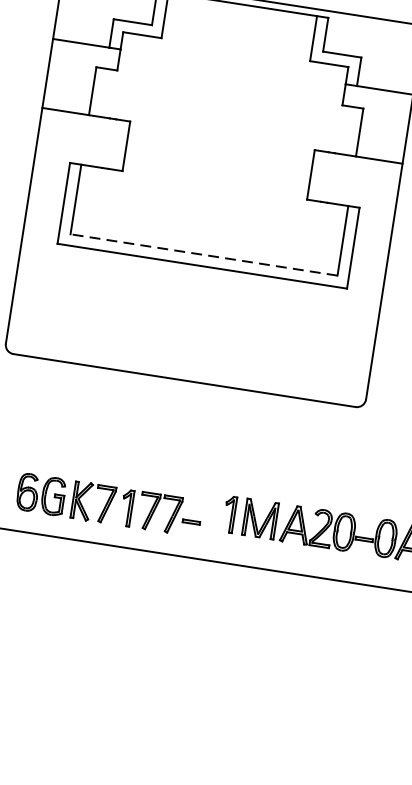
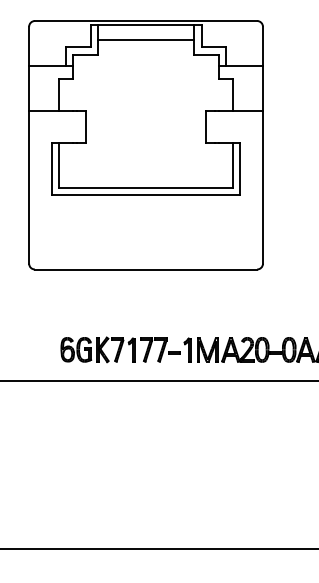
line: (238, 27) -> (145, 40), added
line: (204, 254) -> (146, 187), dashed -> solid
part: (109, 504) -> (120, 349), moved

